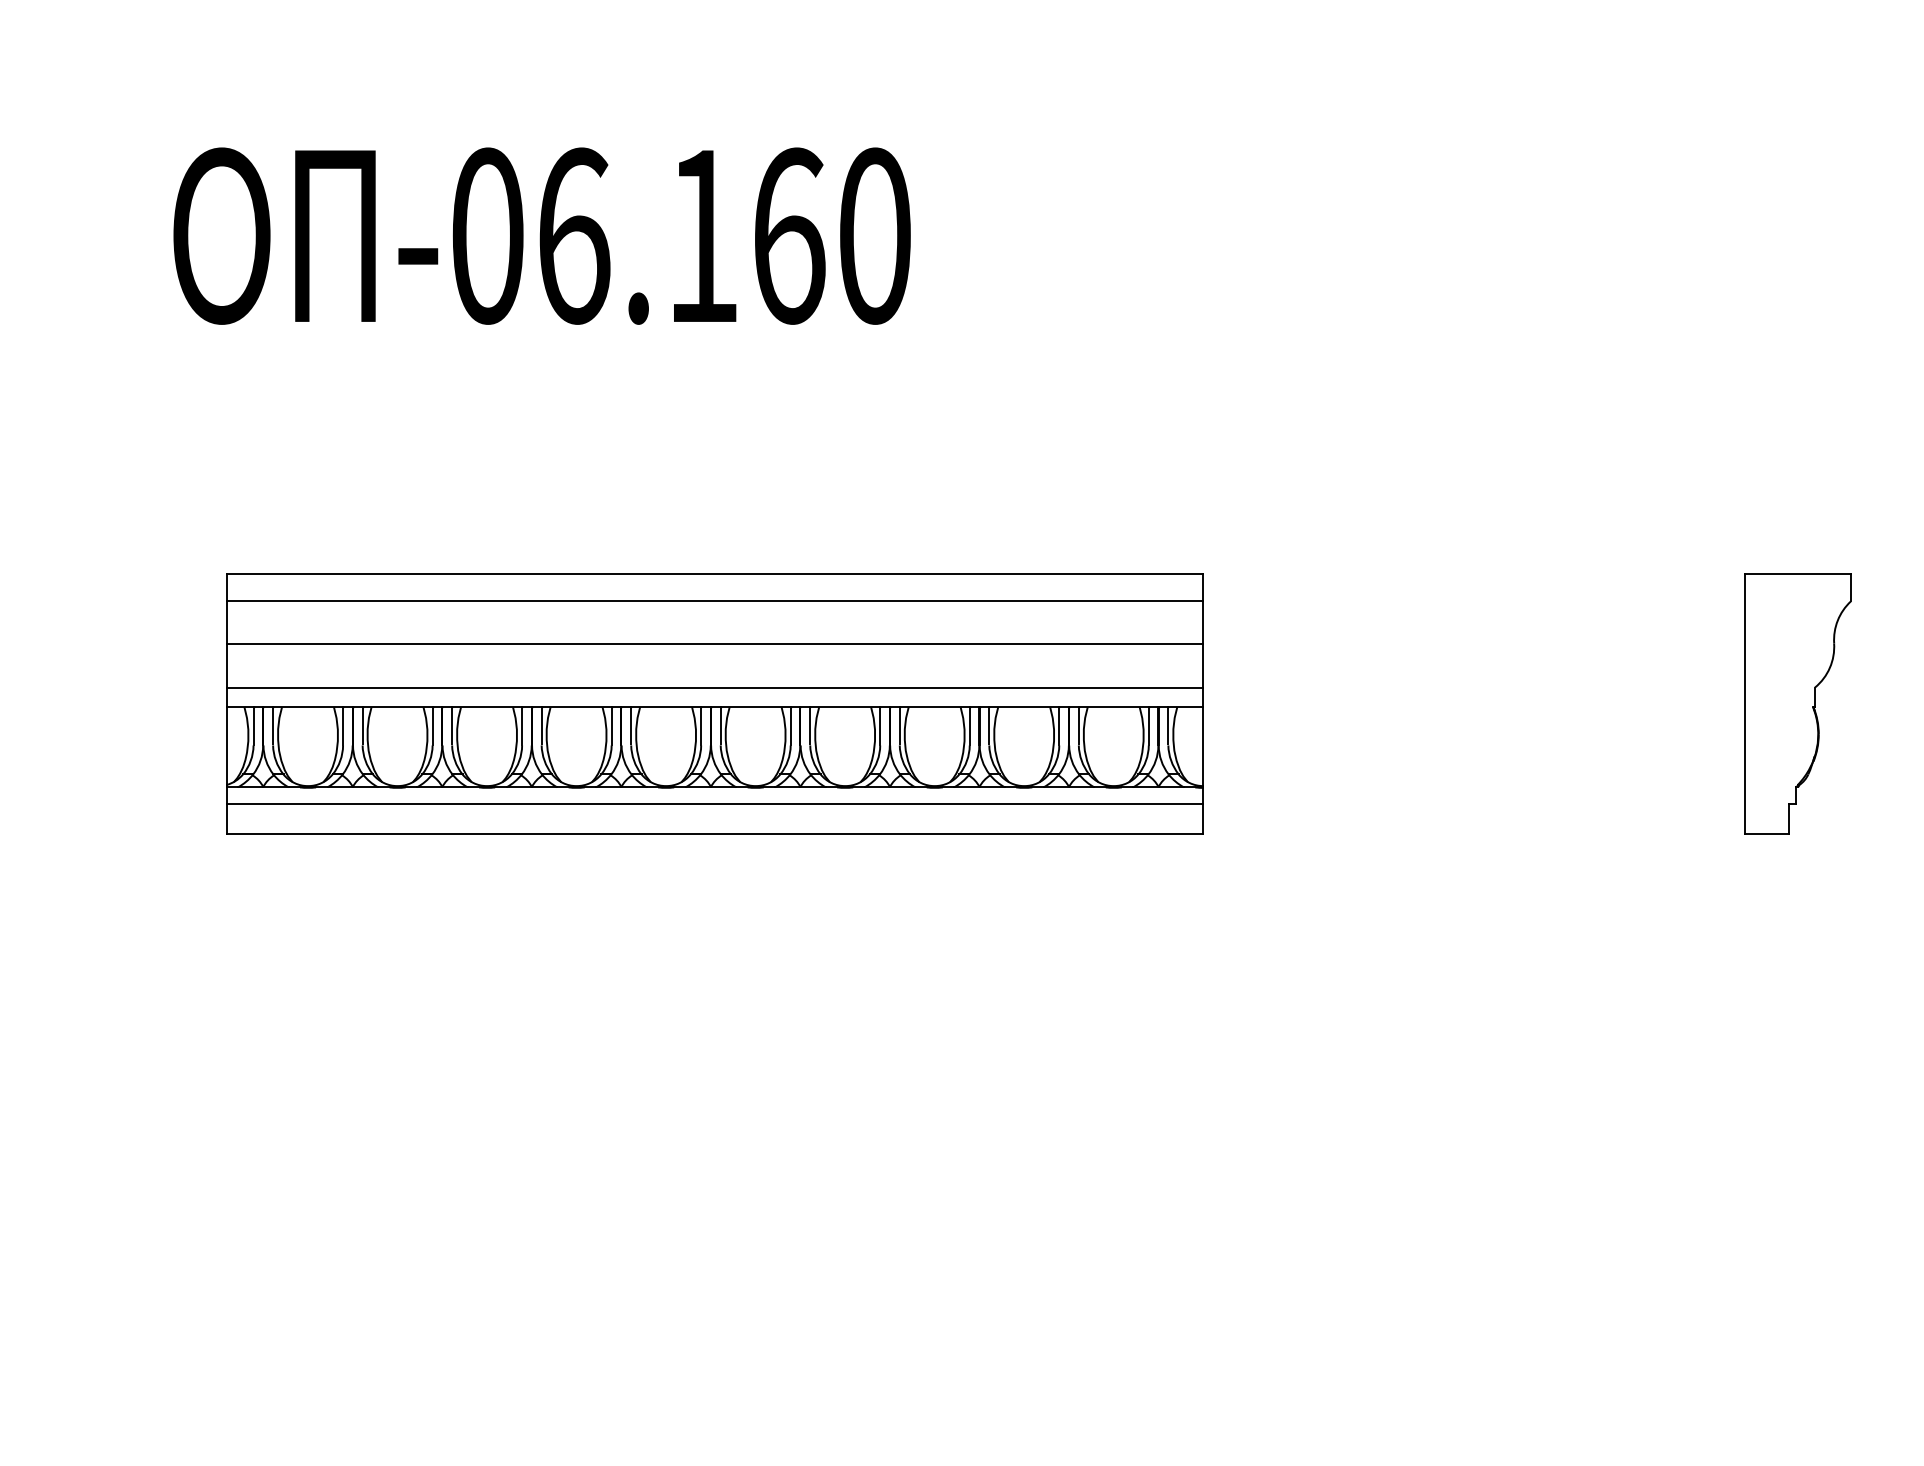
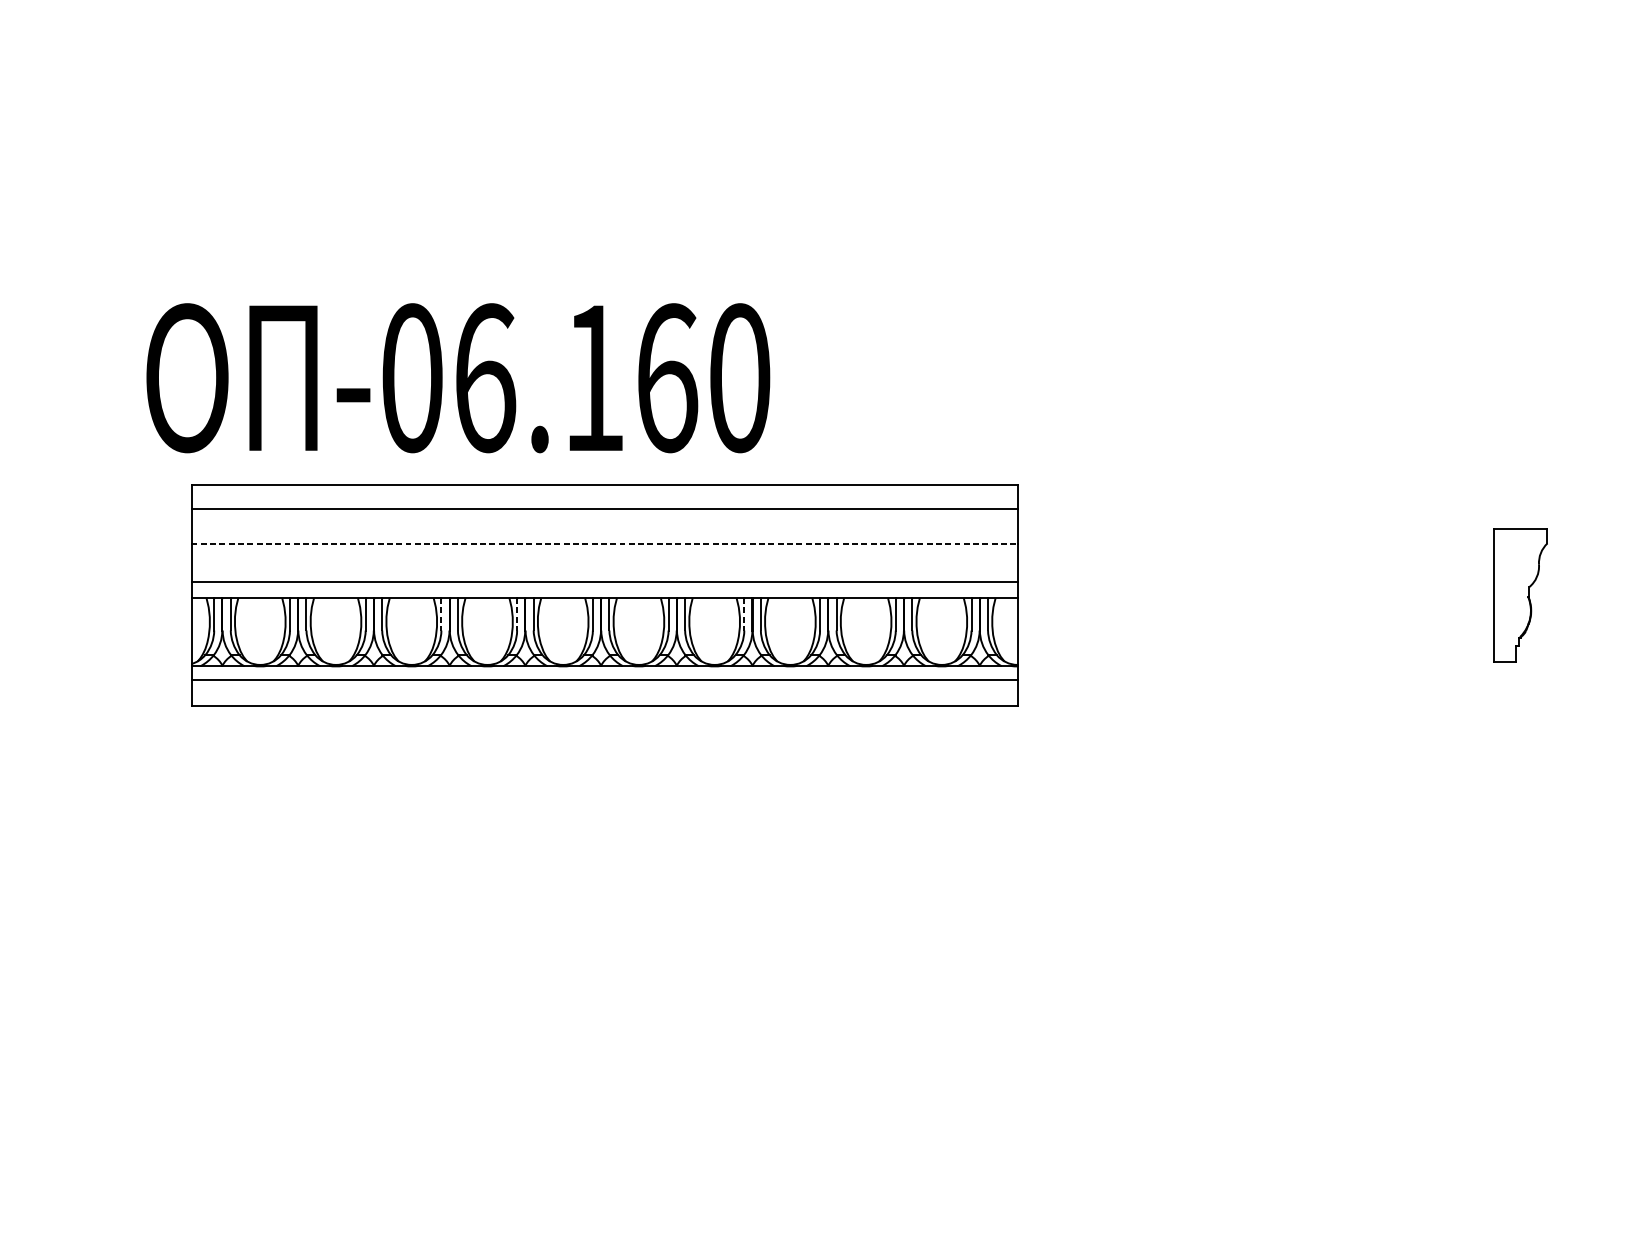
text: (541, 235) -> (457, 377), moved
line: (715, 643) -> (604, 544), solid -> dashed
part: (1797, 703) -> (1520, 595), size x0.6
line: (522, 726) -> (441, 614), solid -> dashed
line: (611, 726) -> (517, 614), solid -> dashed
line: (880, 726) -> (744, 614), solid -> dashed

